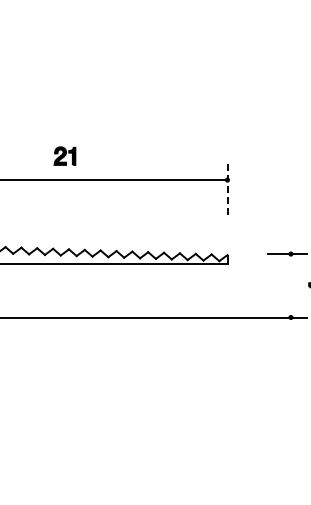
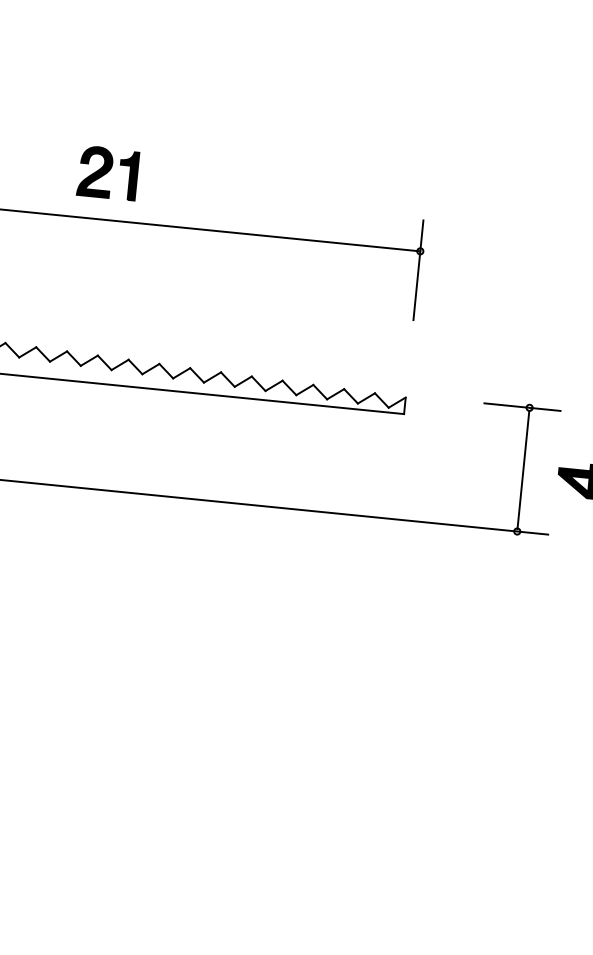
part: (64, 155) -> (107, 171), size x1.43
line: (227, 189) -> (418, 269), dashed -> solid
line: (290, 285) -> (522, 469), added

